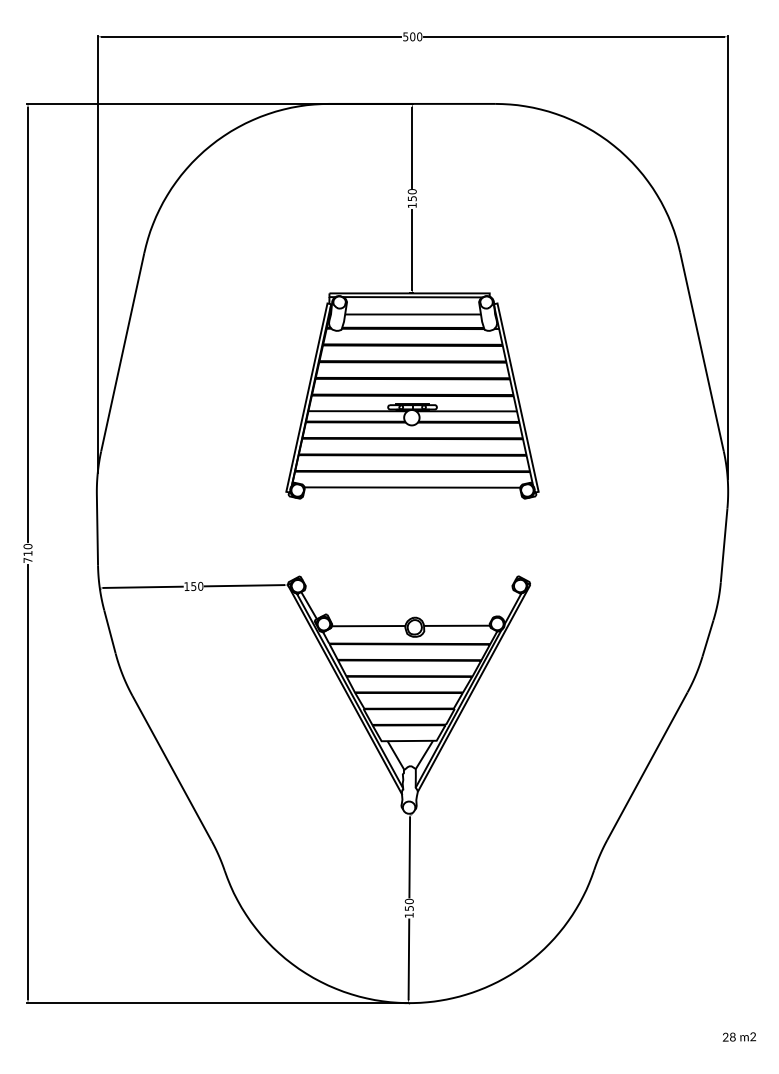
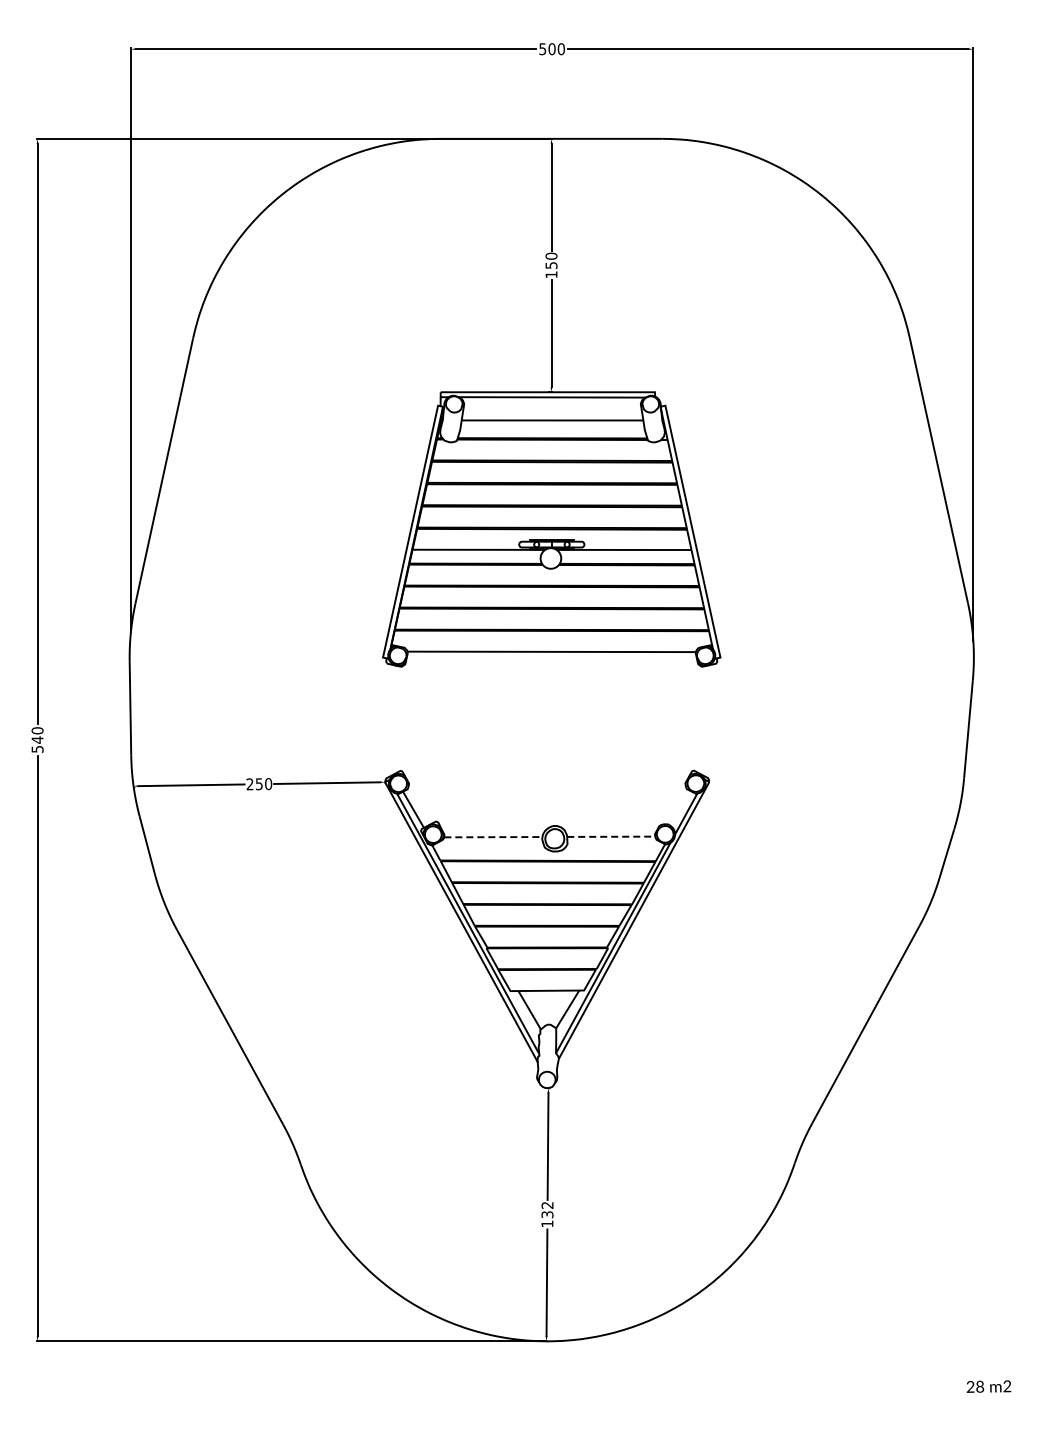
text: (27, 556) -> (37, 744), 710 -> 540
text: (186, 586) -> (249, 784), 150 -> 250
line: (457, 625) -> (611, 836), solid -> dashed
line: (368, 626) -> (493, 837), solid -> dashed
text: (409, 904) -> (547, 1209), 150 -> 132

